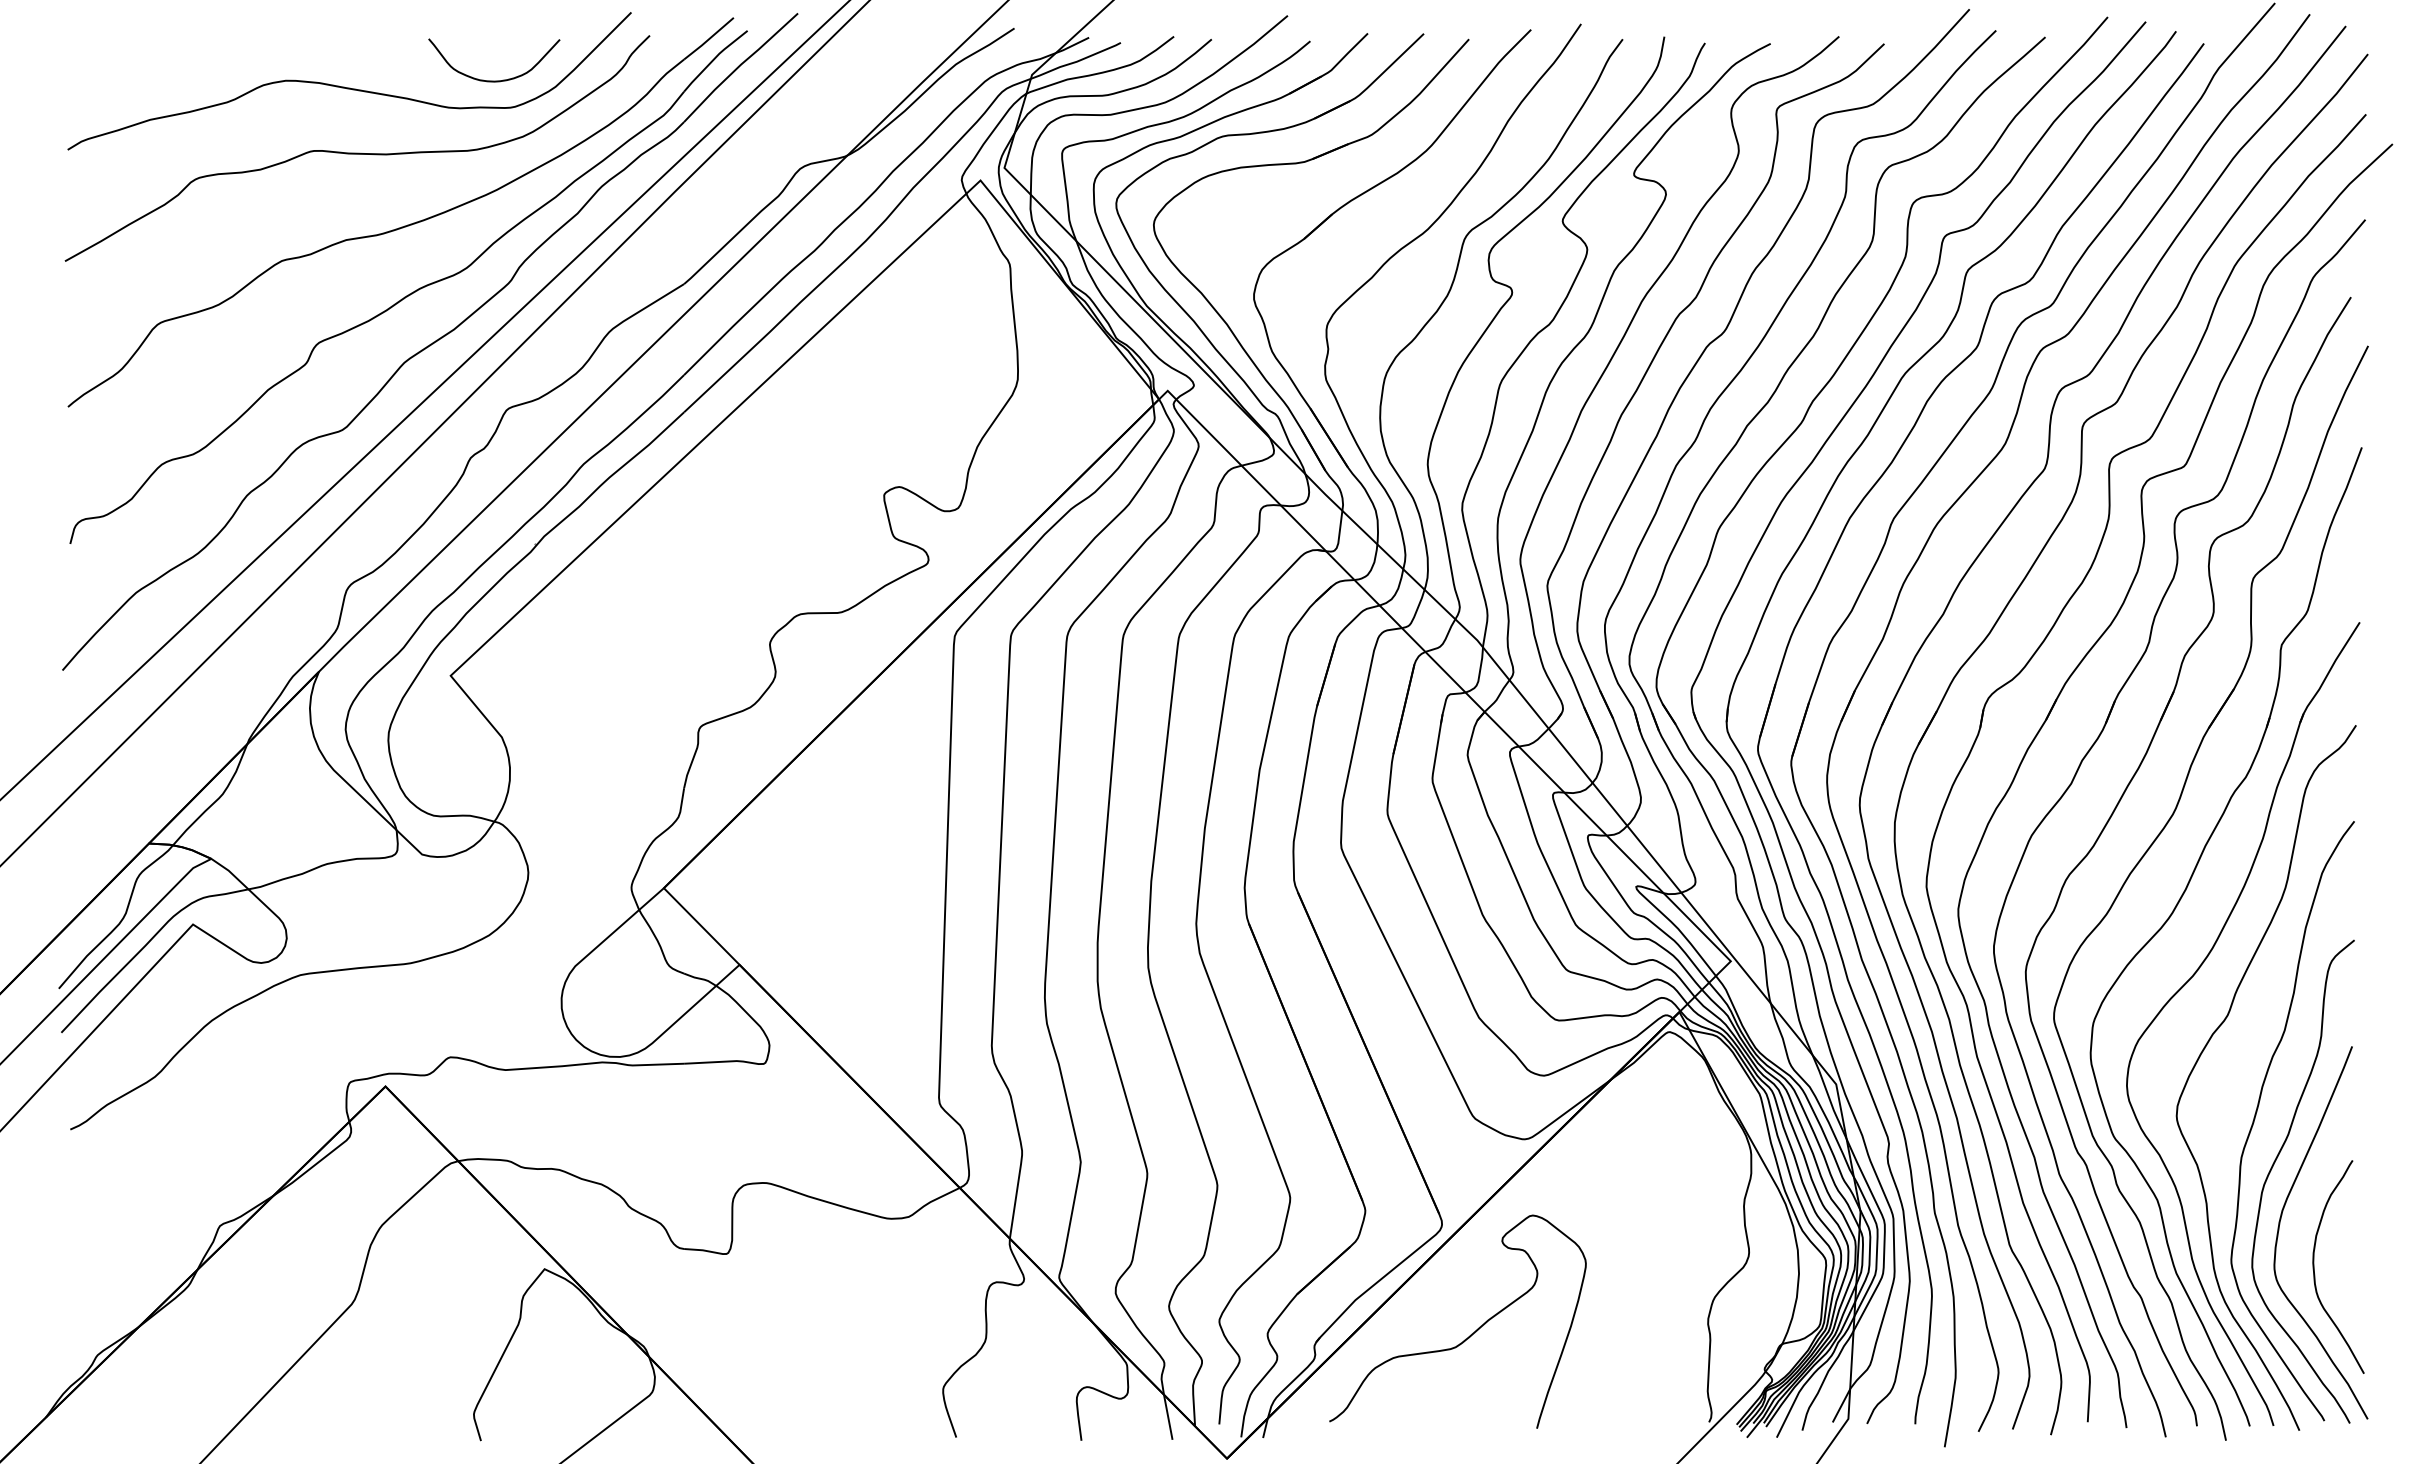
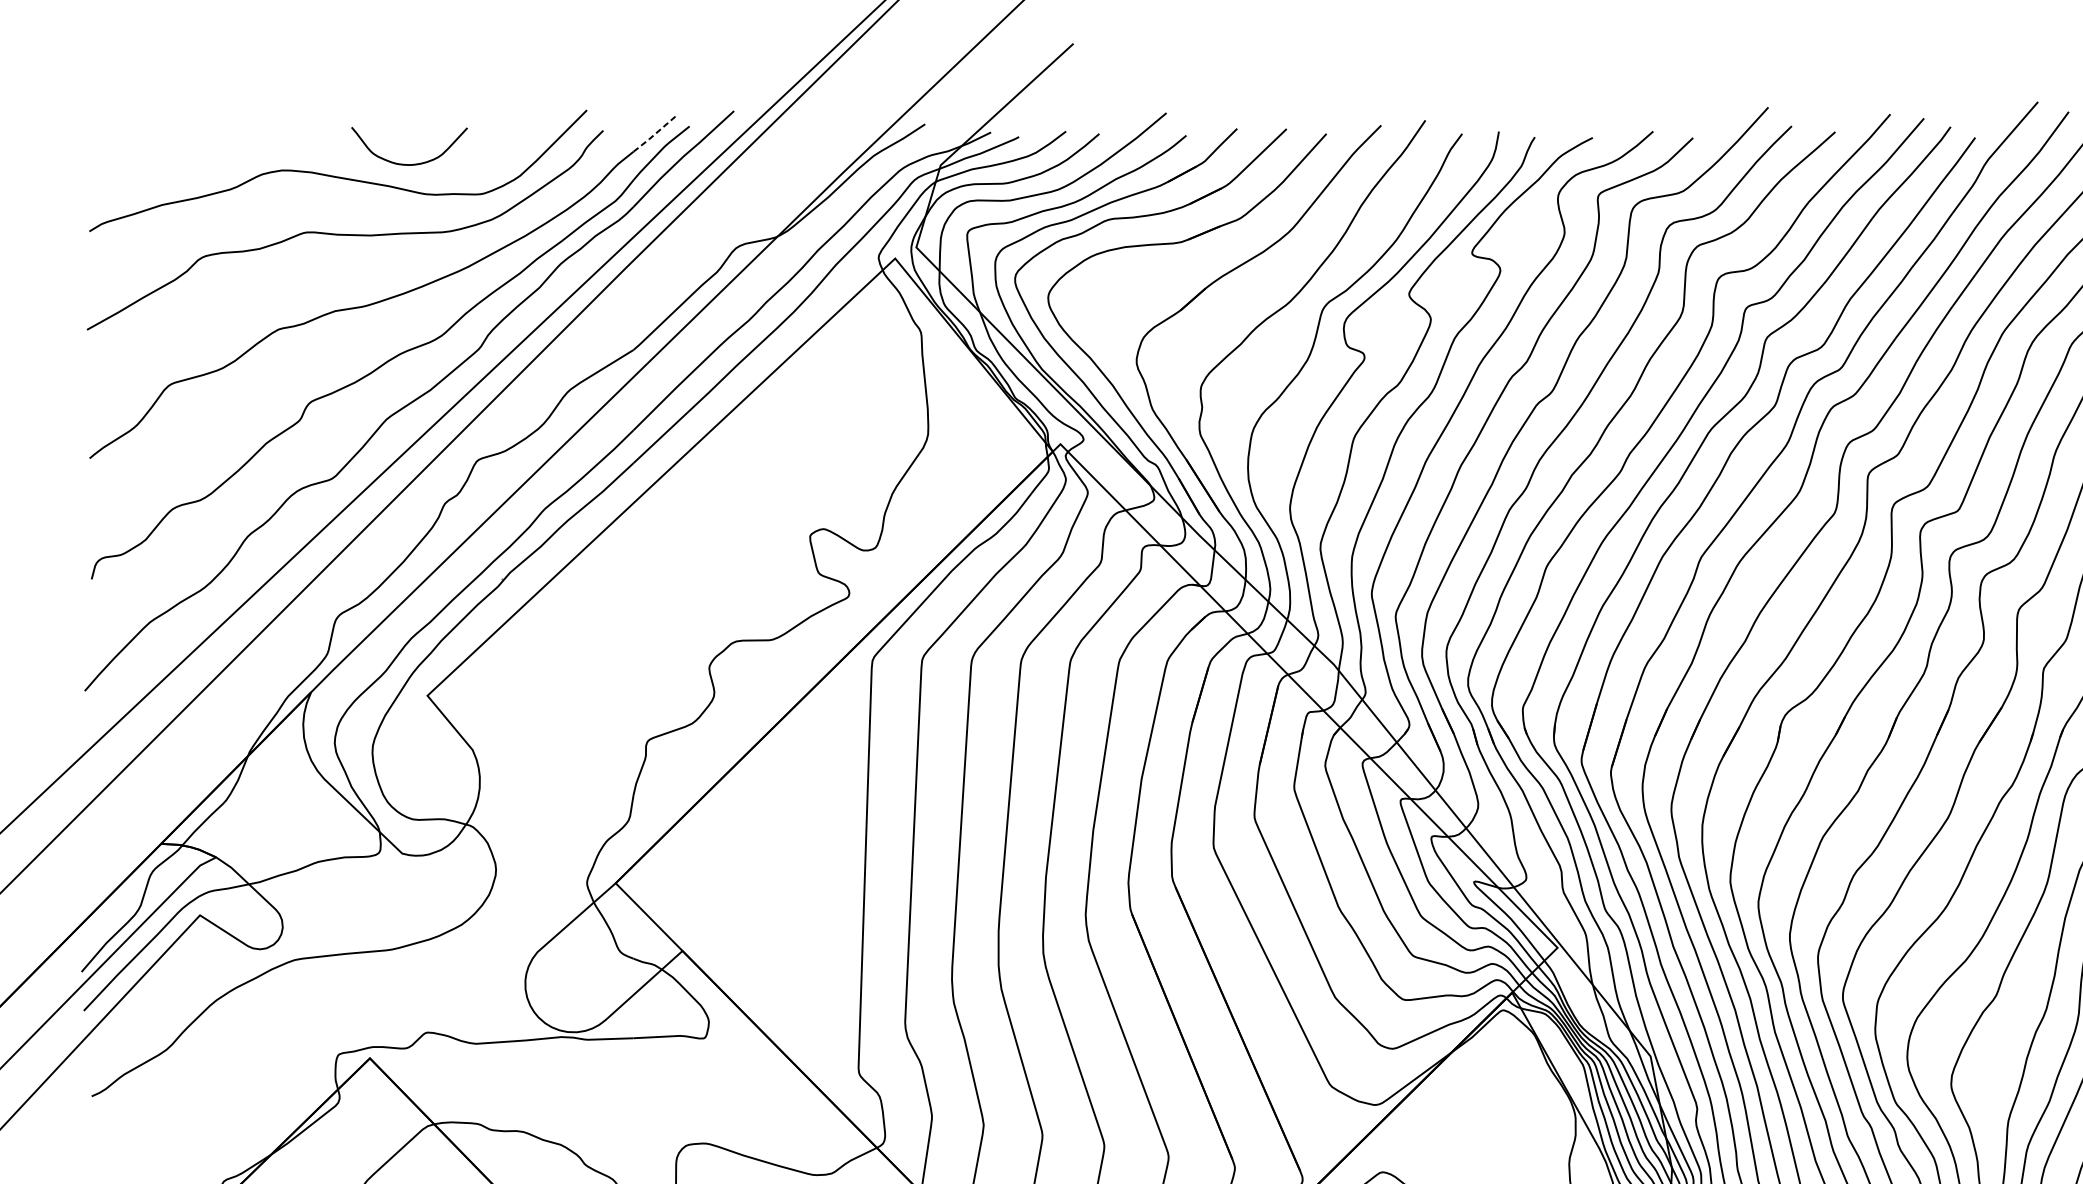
line: (709, 39) -> (655, 134), solid -> dashed
curve: (494, 80) -> (409, 164), moved

